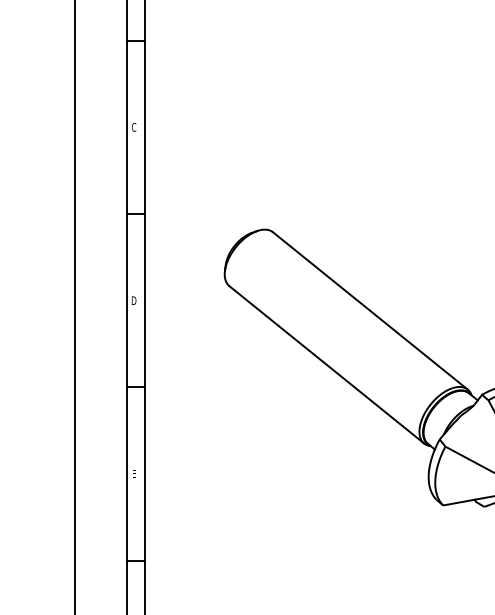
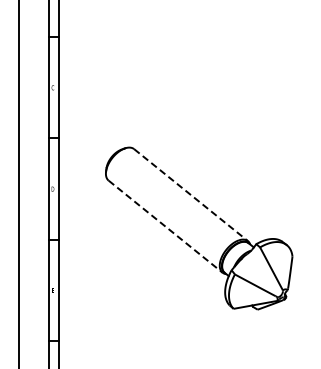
line: (371, 311) -> (191, 195), solid -> dashed
line: (328, 364) -> (166, 226), solid -> dashed

